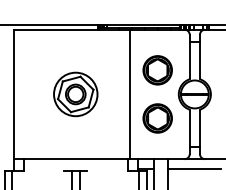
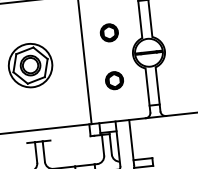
part: (157, 70) -> (109, 32), size x0.6
part: (157, 118) -> (114, 80), size x0.6
line: (193, 169) -> (155, 127), removed

